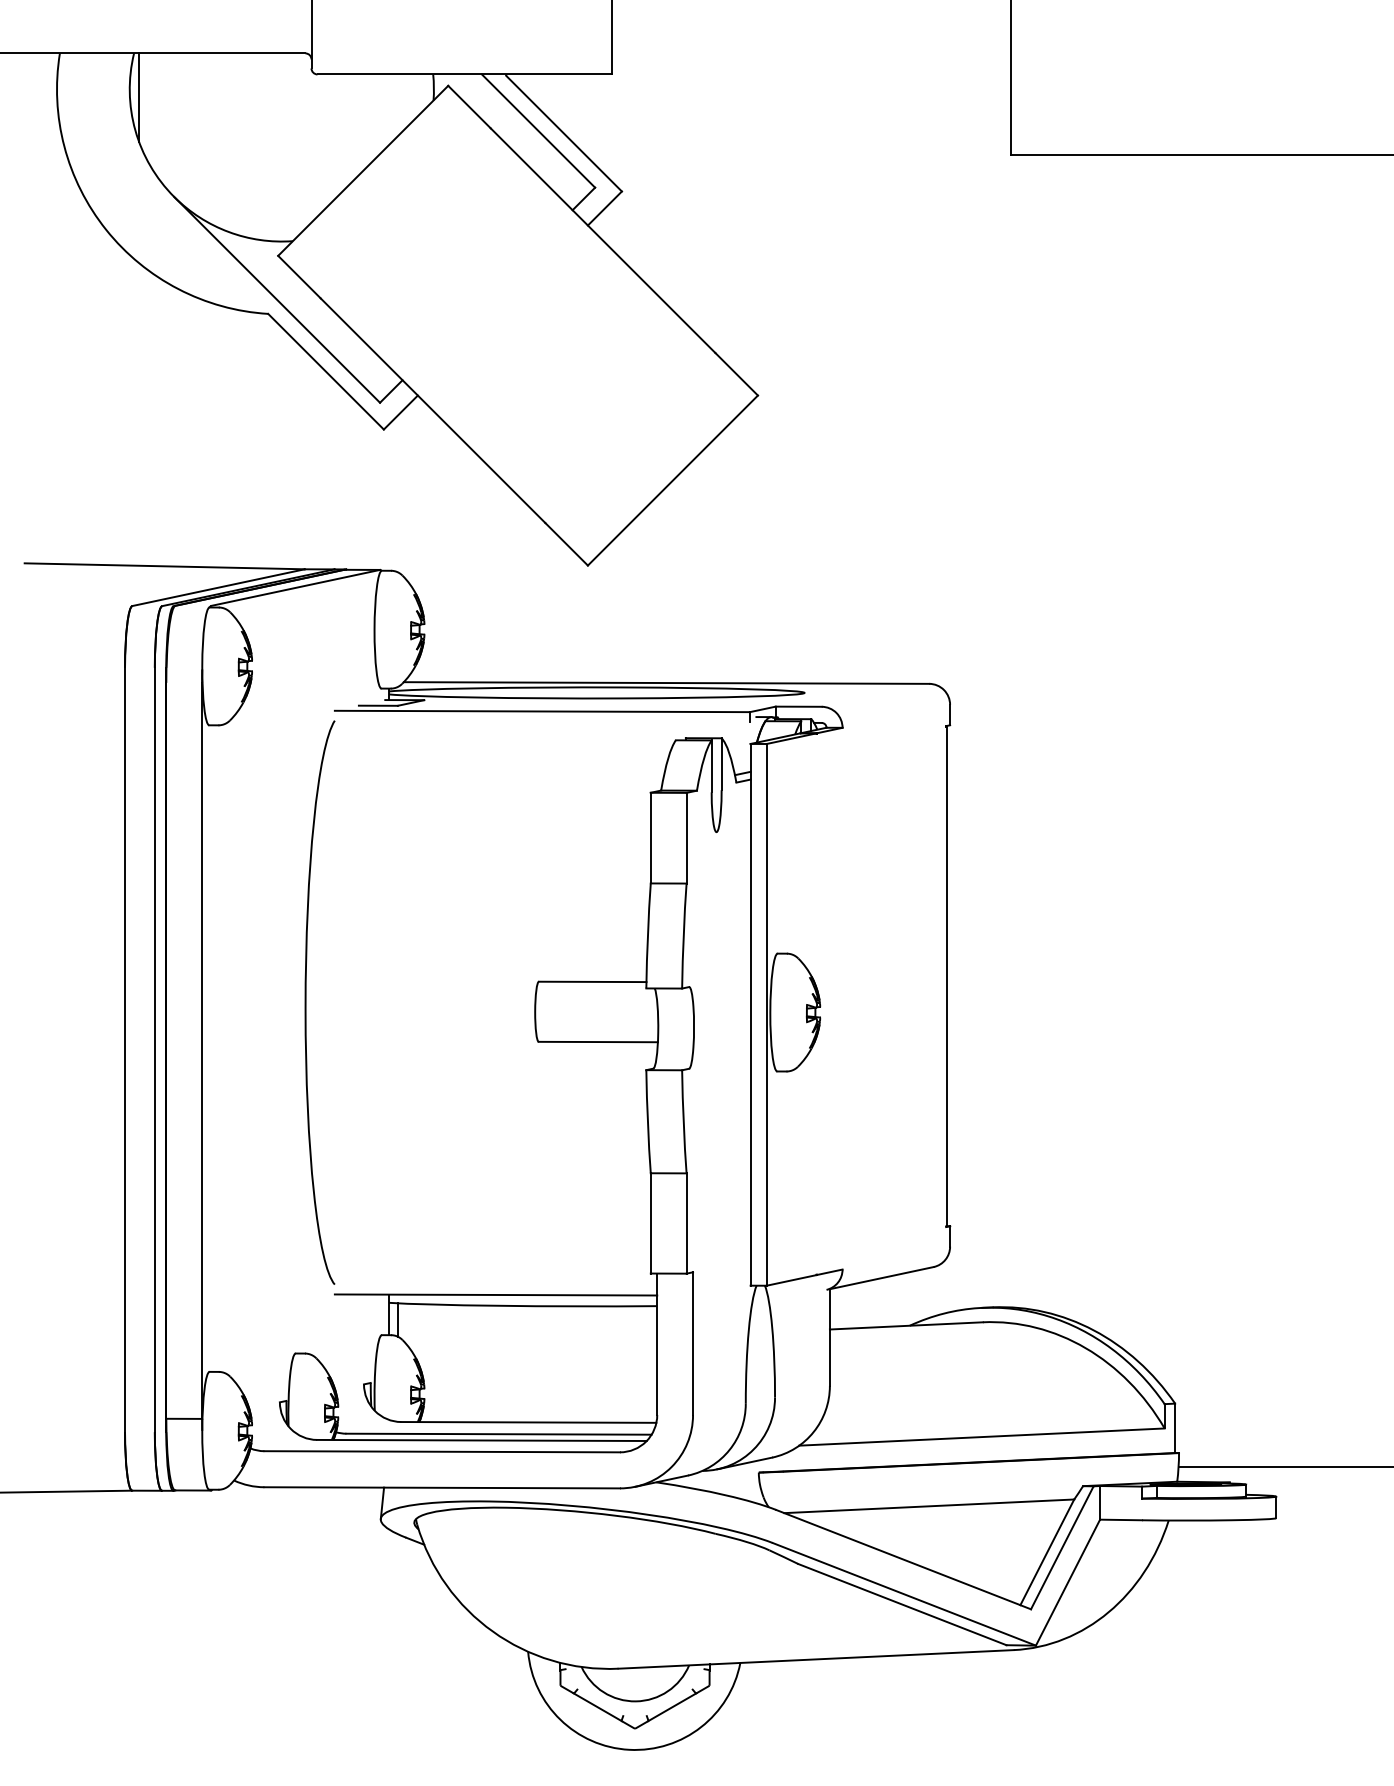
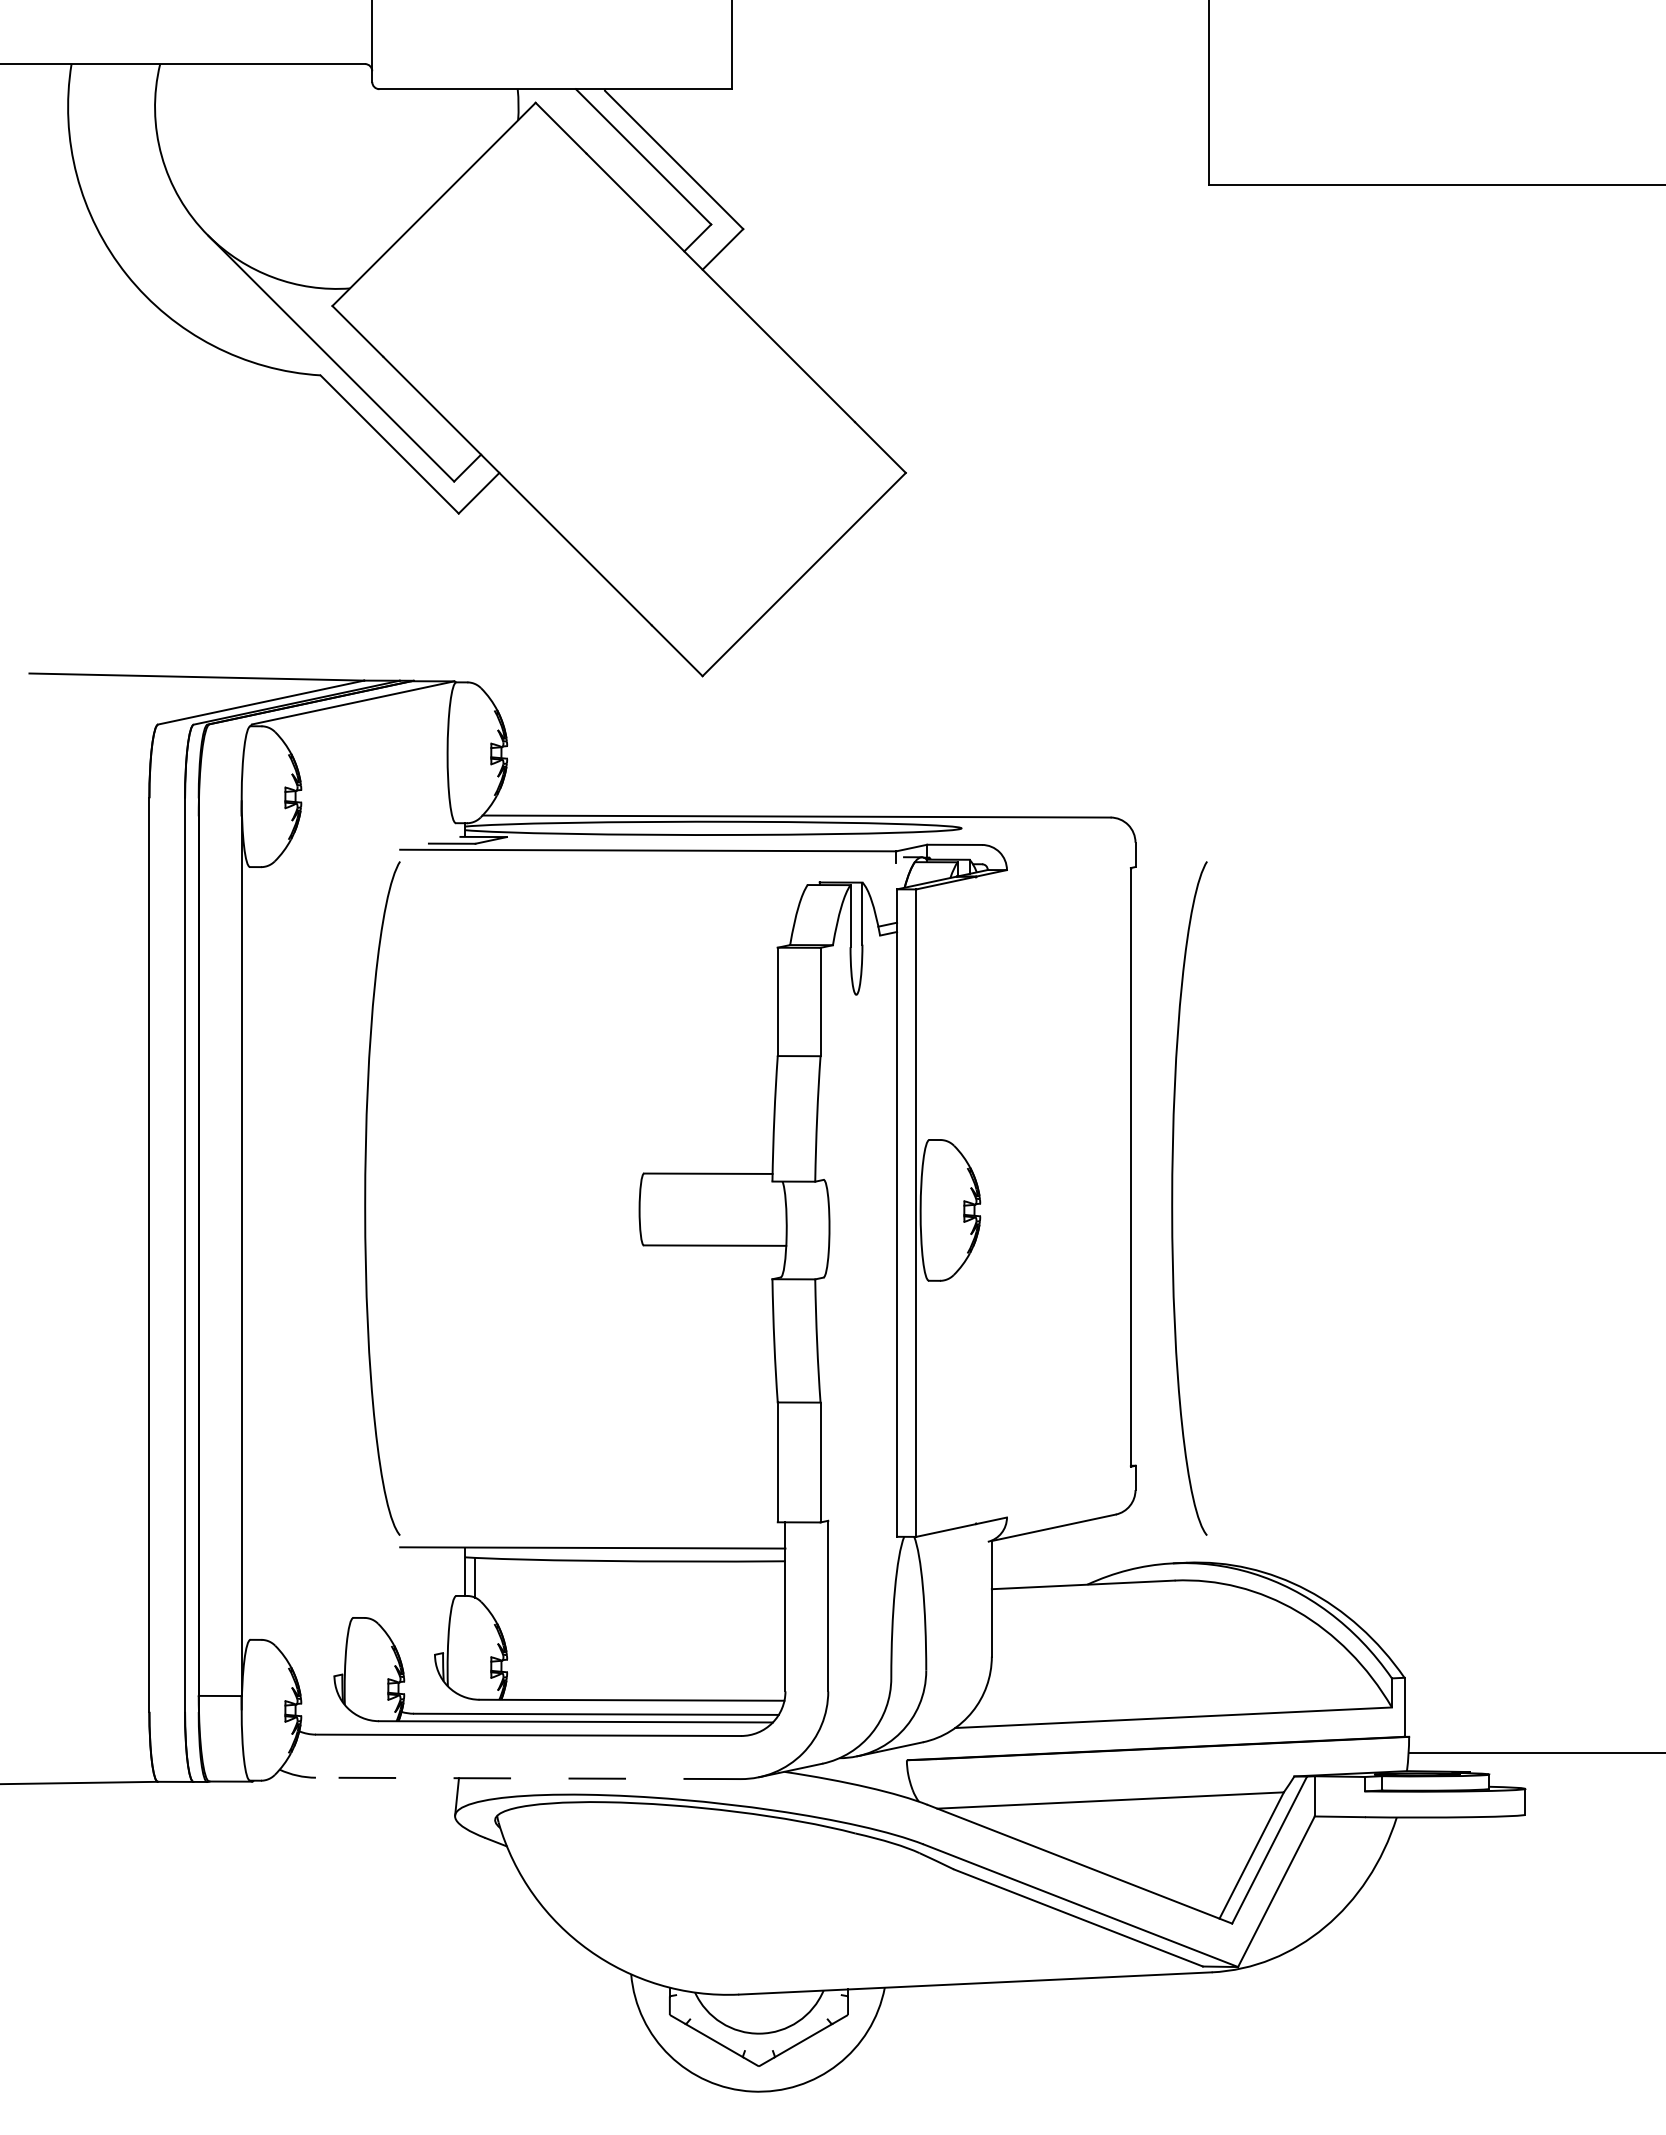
line: (139, 98) -> (166, 117), removed
curve: (981, 1002) -> (1173, 1198), added
line: (442, 1487) -> (528, 1778), solid -> dashed

